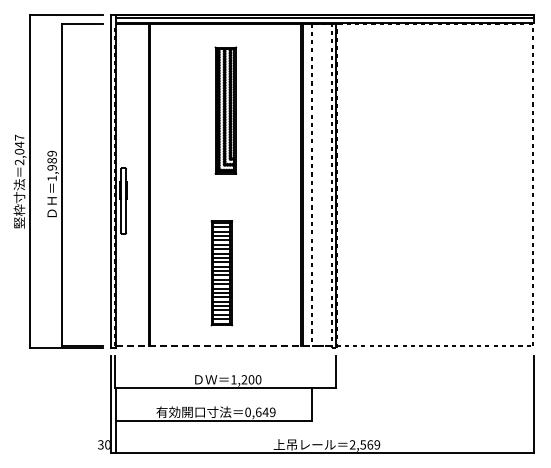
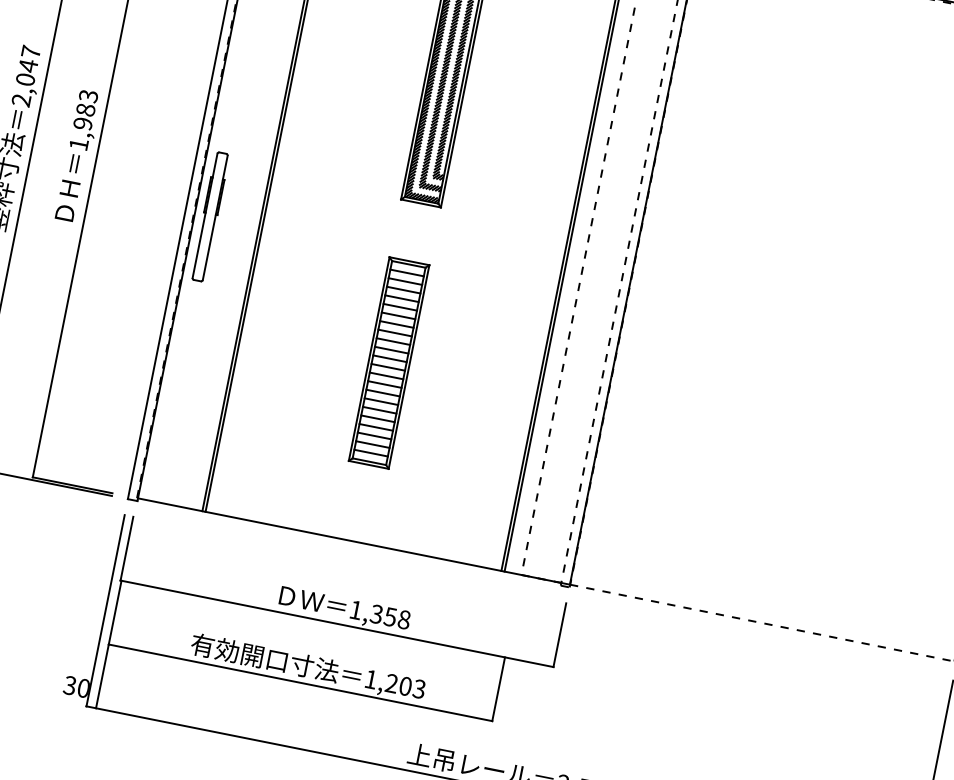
text: (51, 153) -> (87, 95), 1,989 -> 1,983
part: (221, 273) -> (388, 363), moved
line: (226, 346) -> (354, 542), dashed -> solid
text: (251, 379) -> (390, 616), 1,200 -> 1,358
text: (260, 412) -> (395, 684), 0,649 -> 1,203

